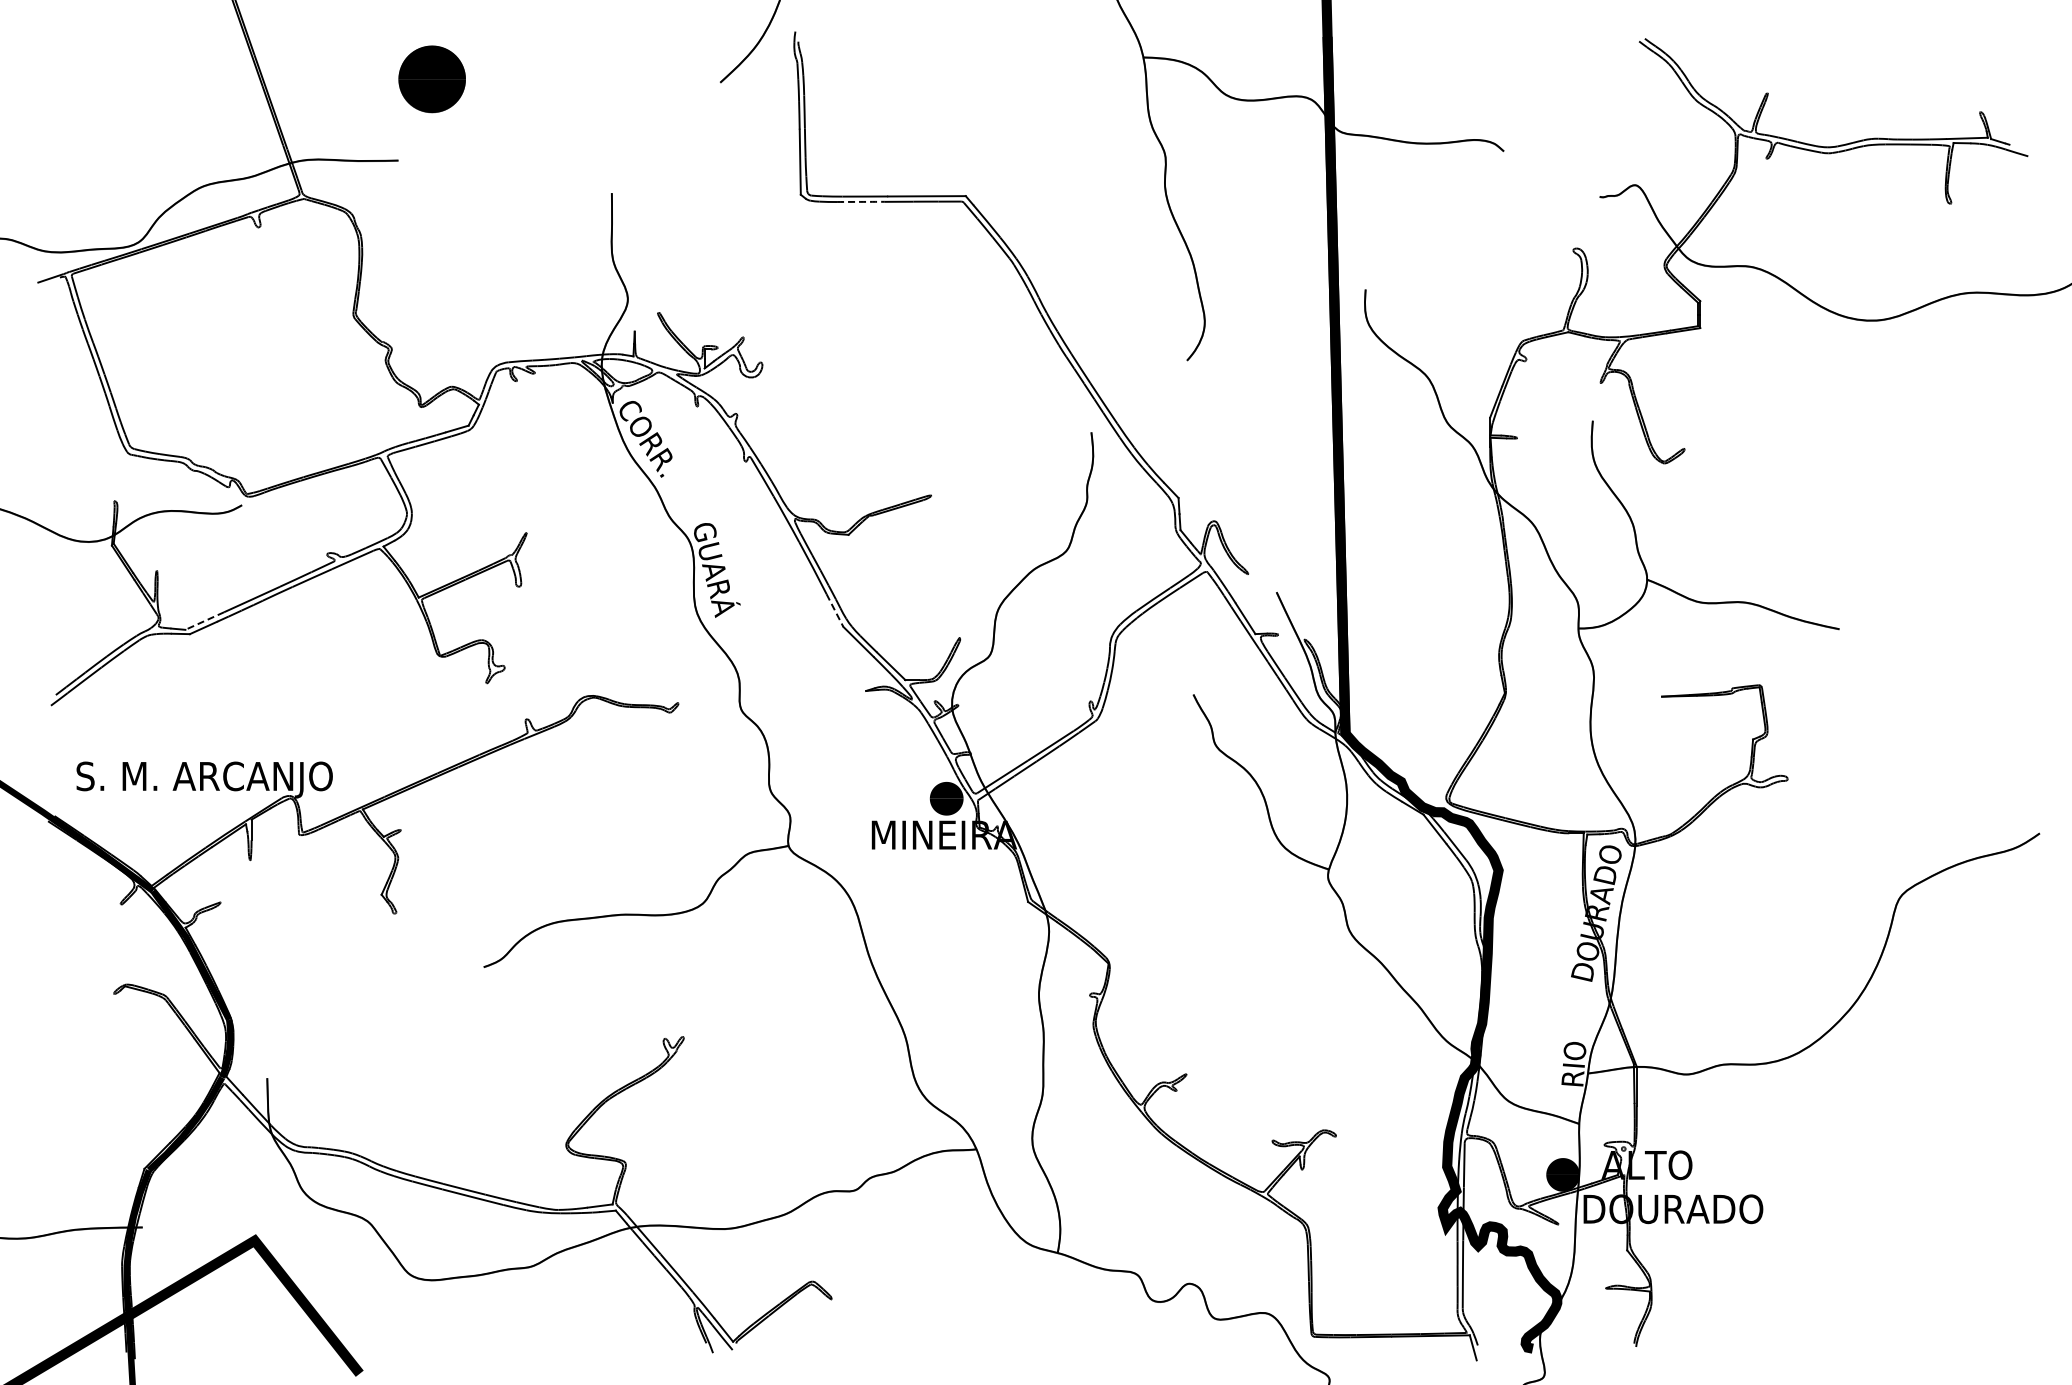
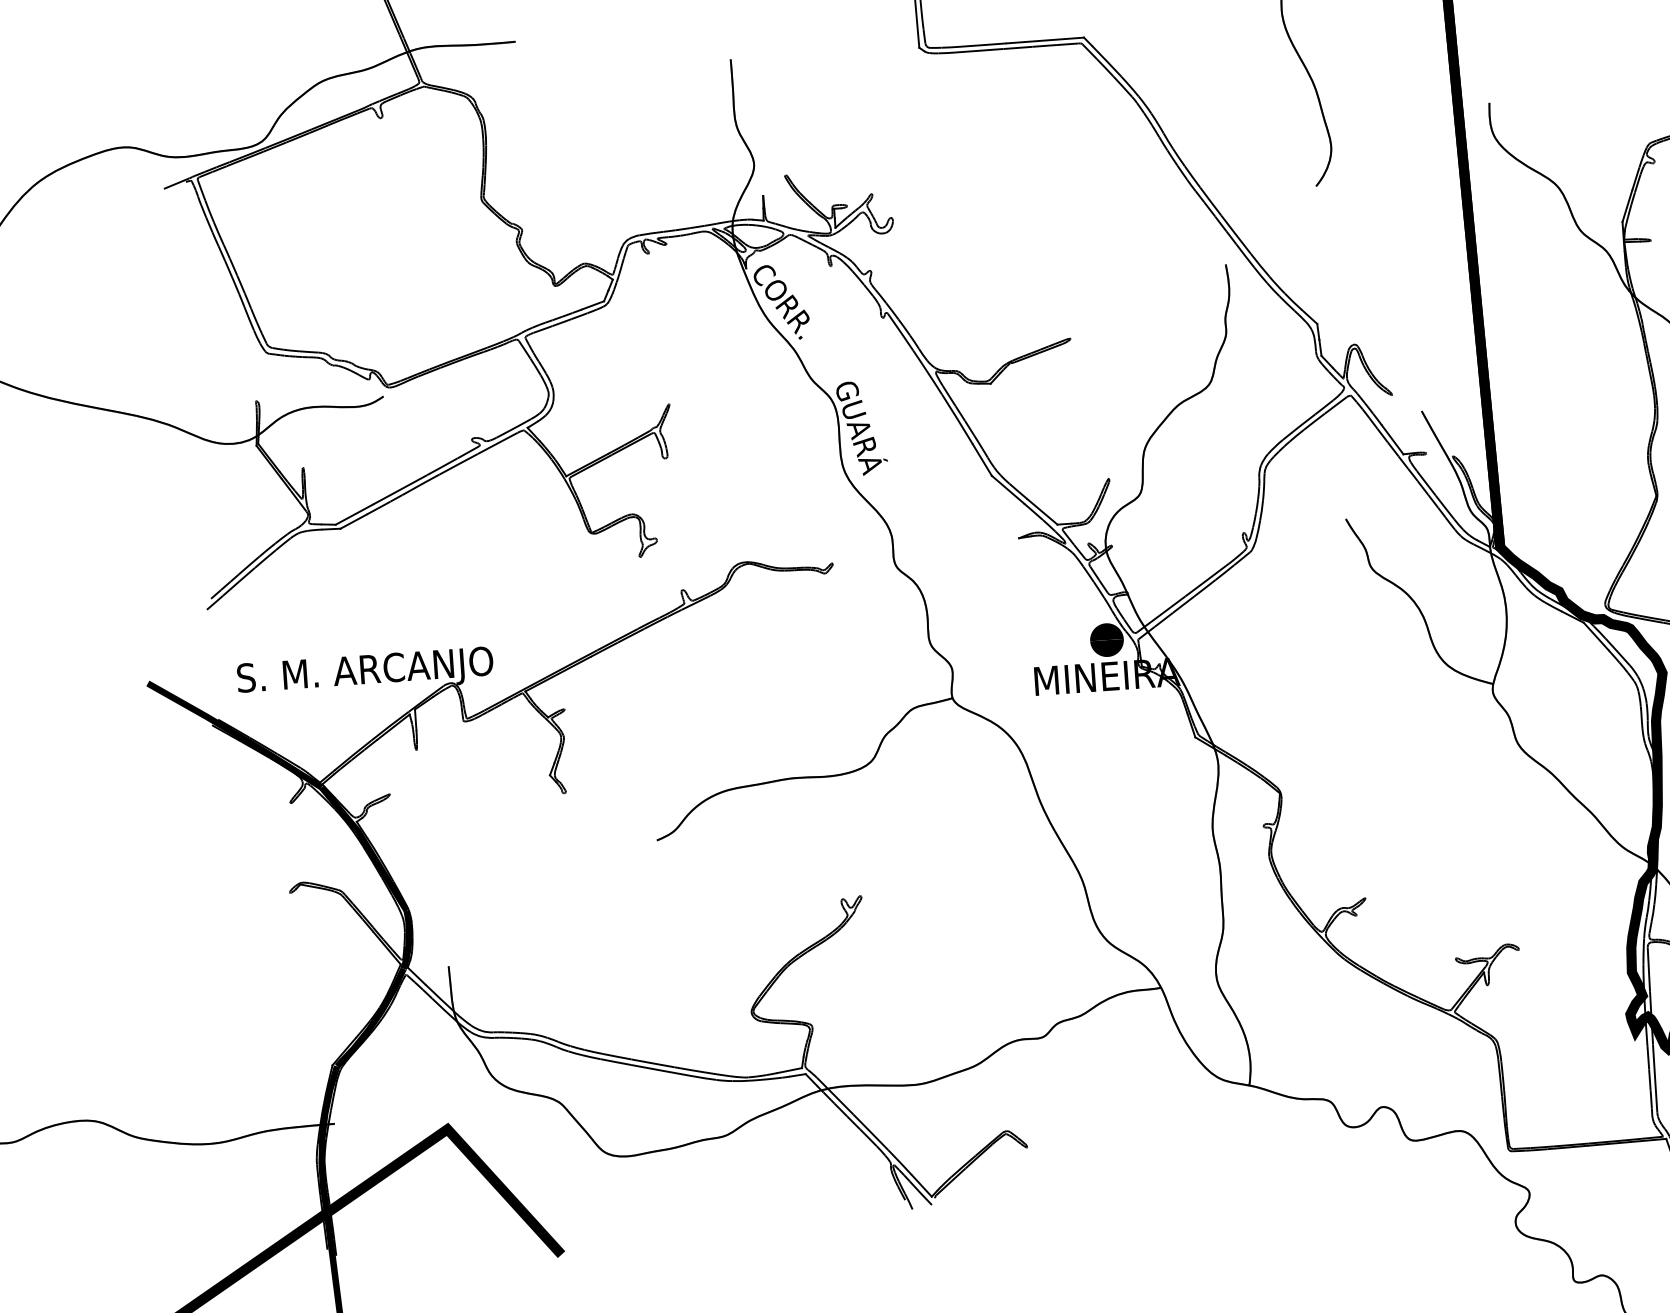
arc: (860, 201) -> (979, 50), dashed -> solid
line: (835, 610) -> (982, 460), dashed -> solid
line: (204, 621) -> (354, 515), dashed -> solid

